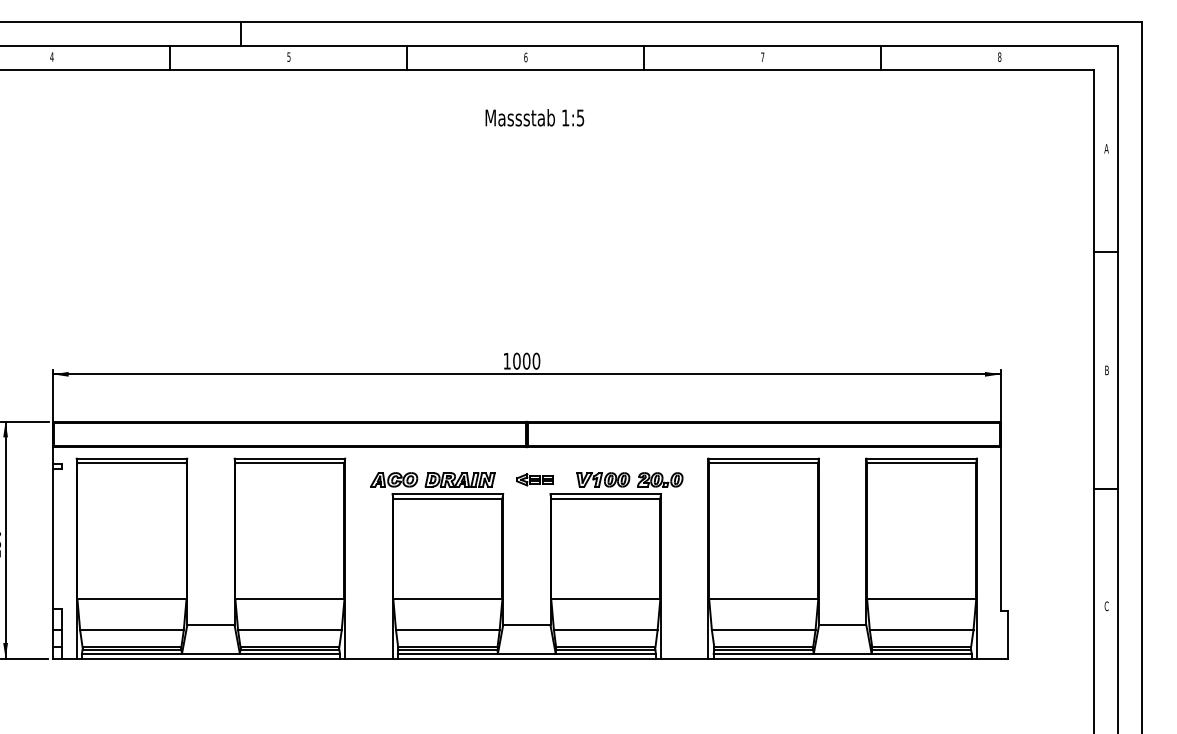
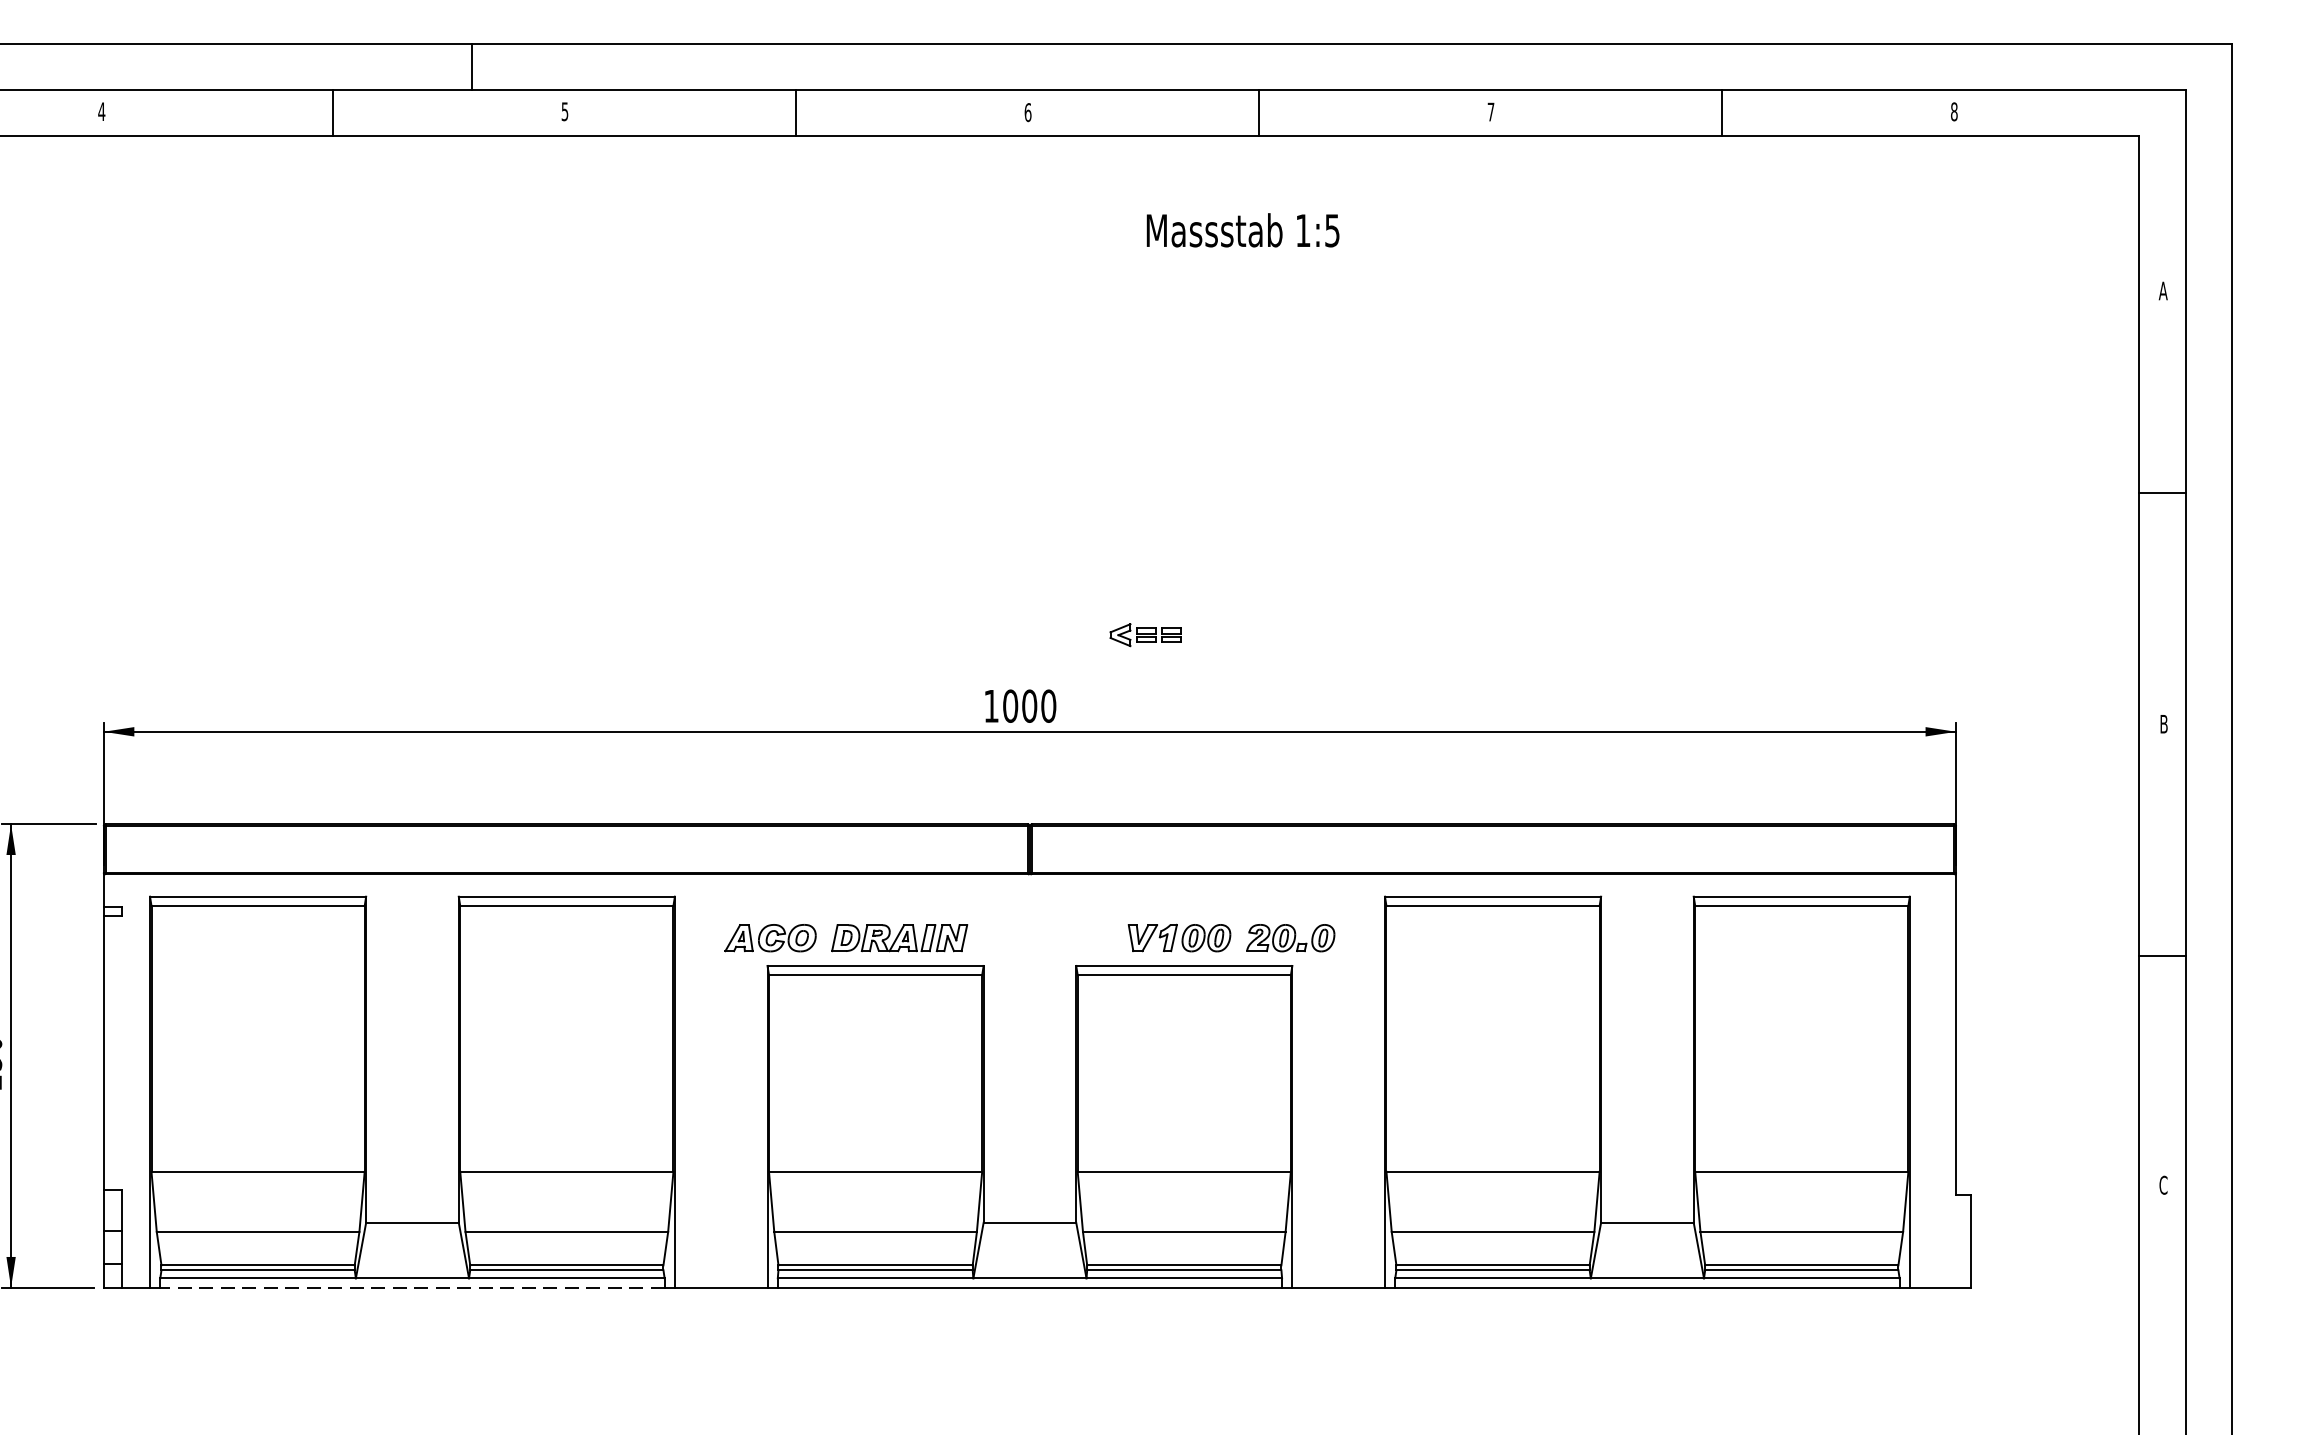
text: (534, 117) -> (1242, 229), moved
part: (534, 479) -> (1144, 634), moved
line: (210, 658) -> (411, 1287), solid -> dashed

